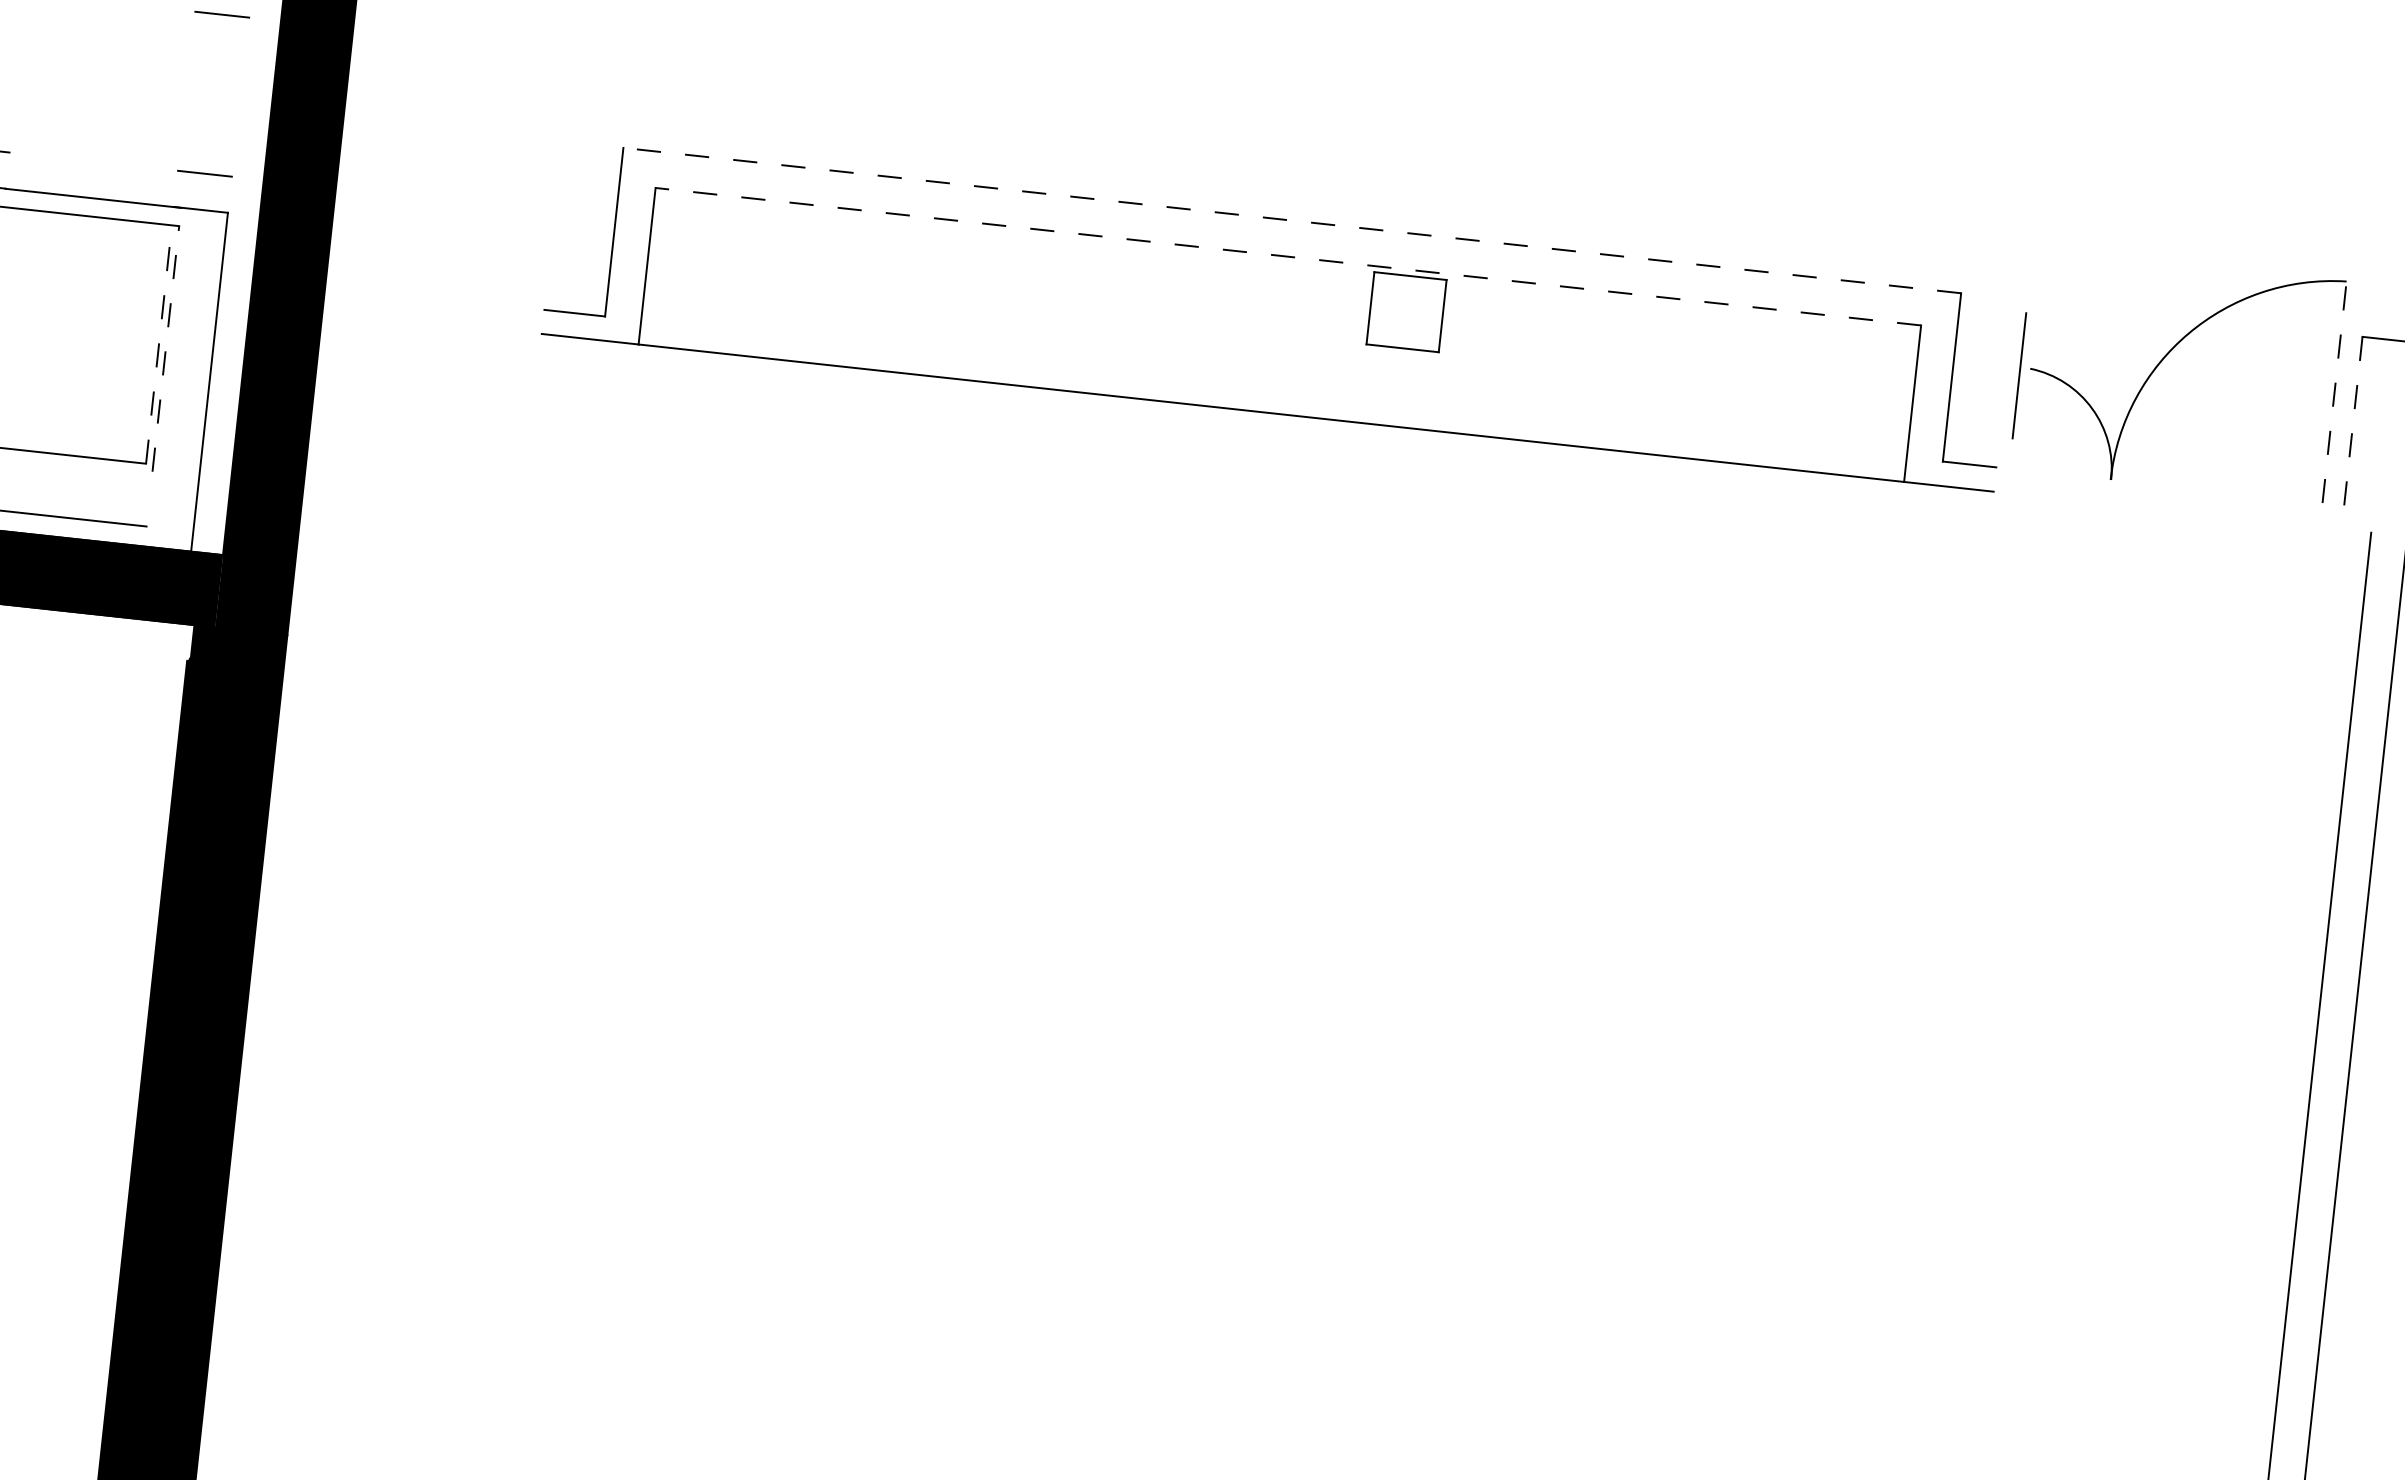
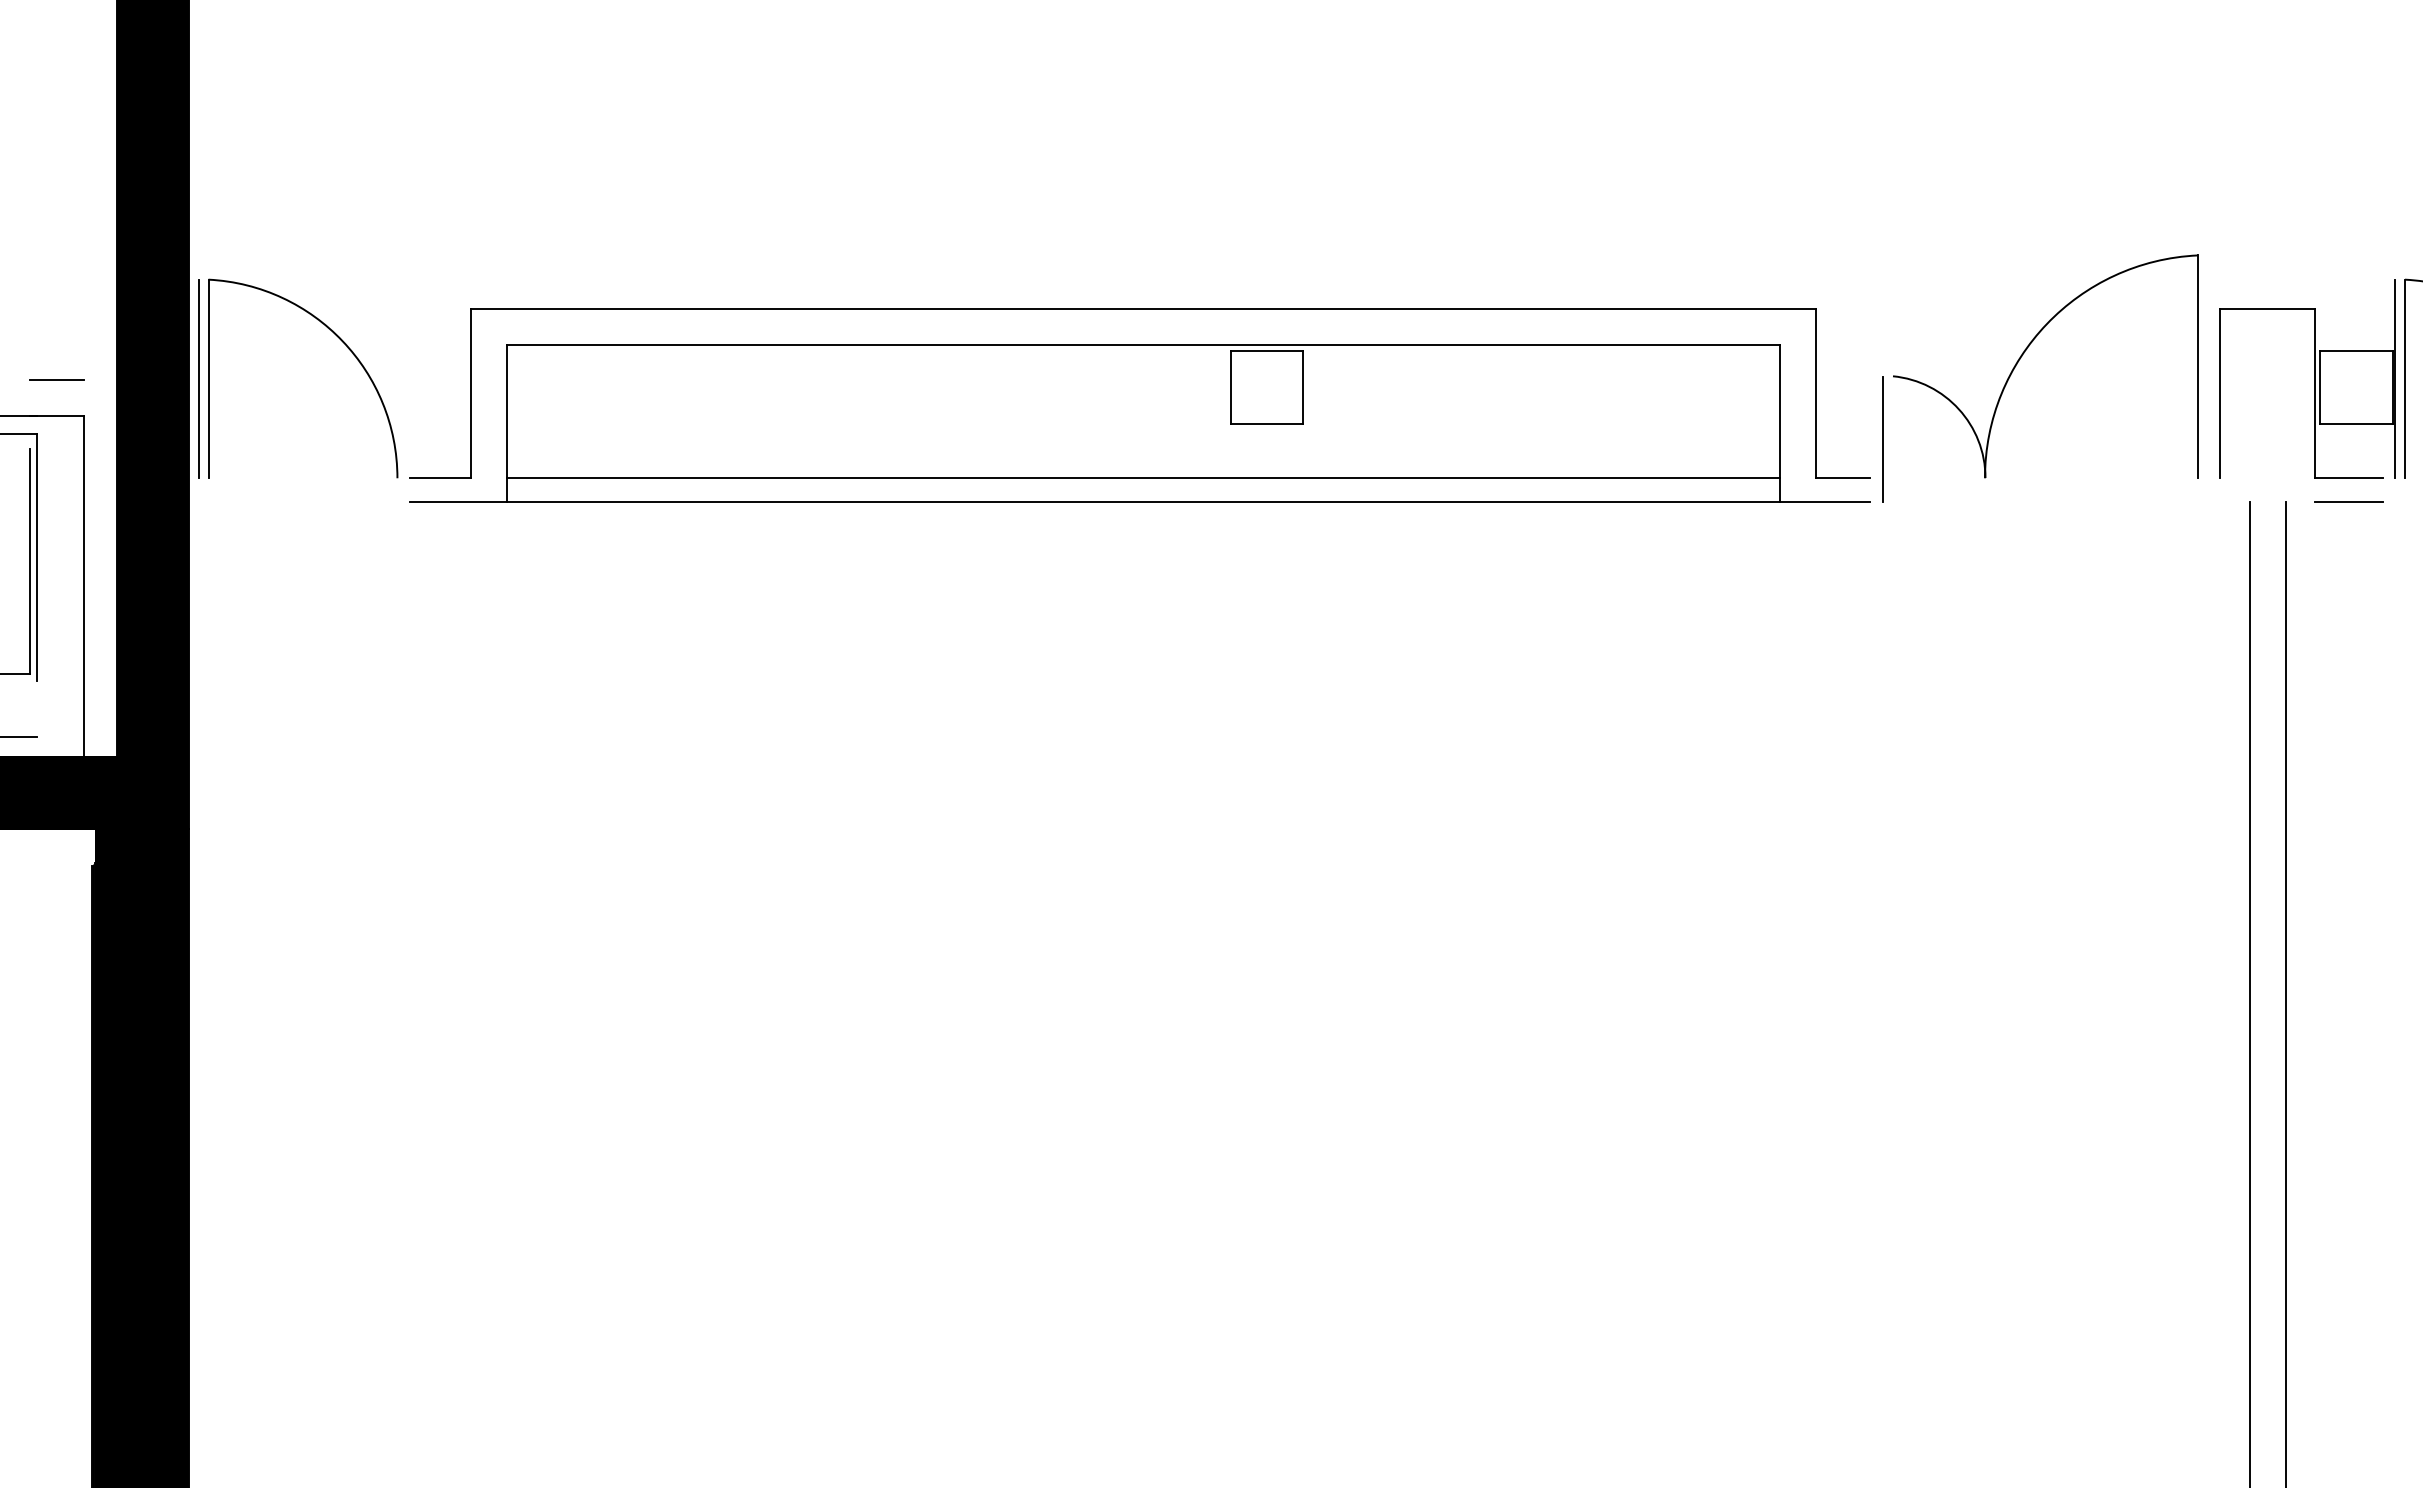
line: (221, 14) -> (56, 219), removed
part: (490, 165) -> (340, 340), added
line: (345, 187) -> (198, 378), added
line: (1292, 220) -> (1143, 308), dashed -> solid
line: (1287, 257) -> (1142, 345), dashed -> solid
line: (166, 348) -> (37, 557), dashed -> solid
line: (158, 351) -> (30, 561), dashed -> solid
line: (2018, 375) -> (1882, 439), moved
line: (1273, 389) -> (1142, 478), added
line: (2334, 391) -> (2198, 366), dashed -> solid
line: (2352, 421) -> (2219, 393), dashed -> solid

